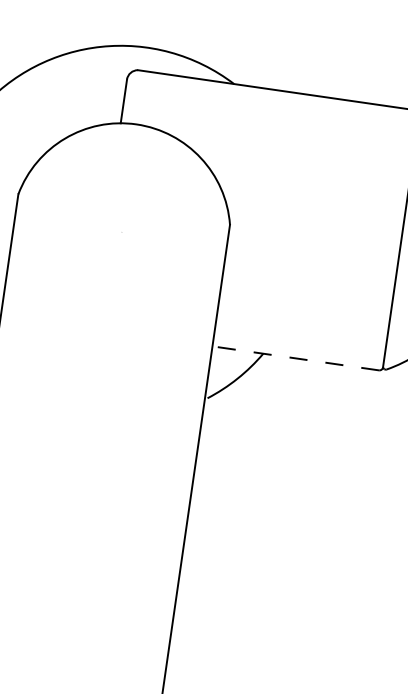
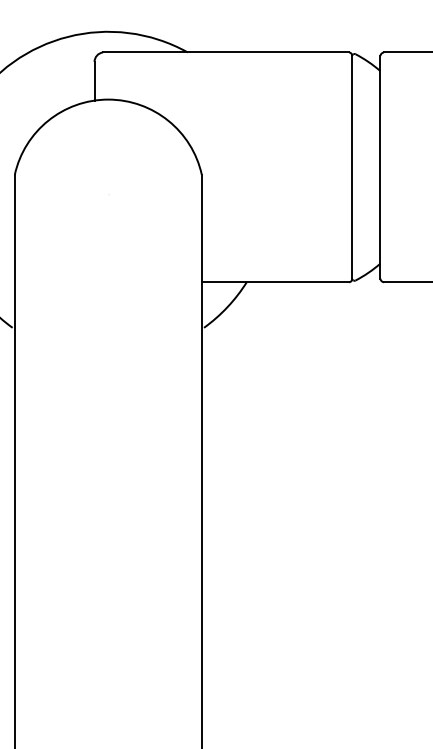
line: (295, 358) -> (275, 282), dashed -> solid

